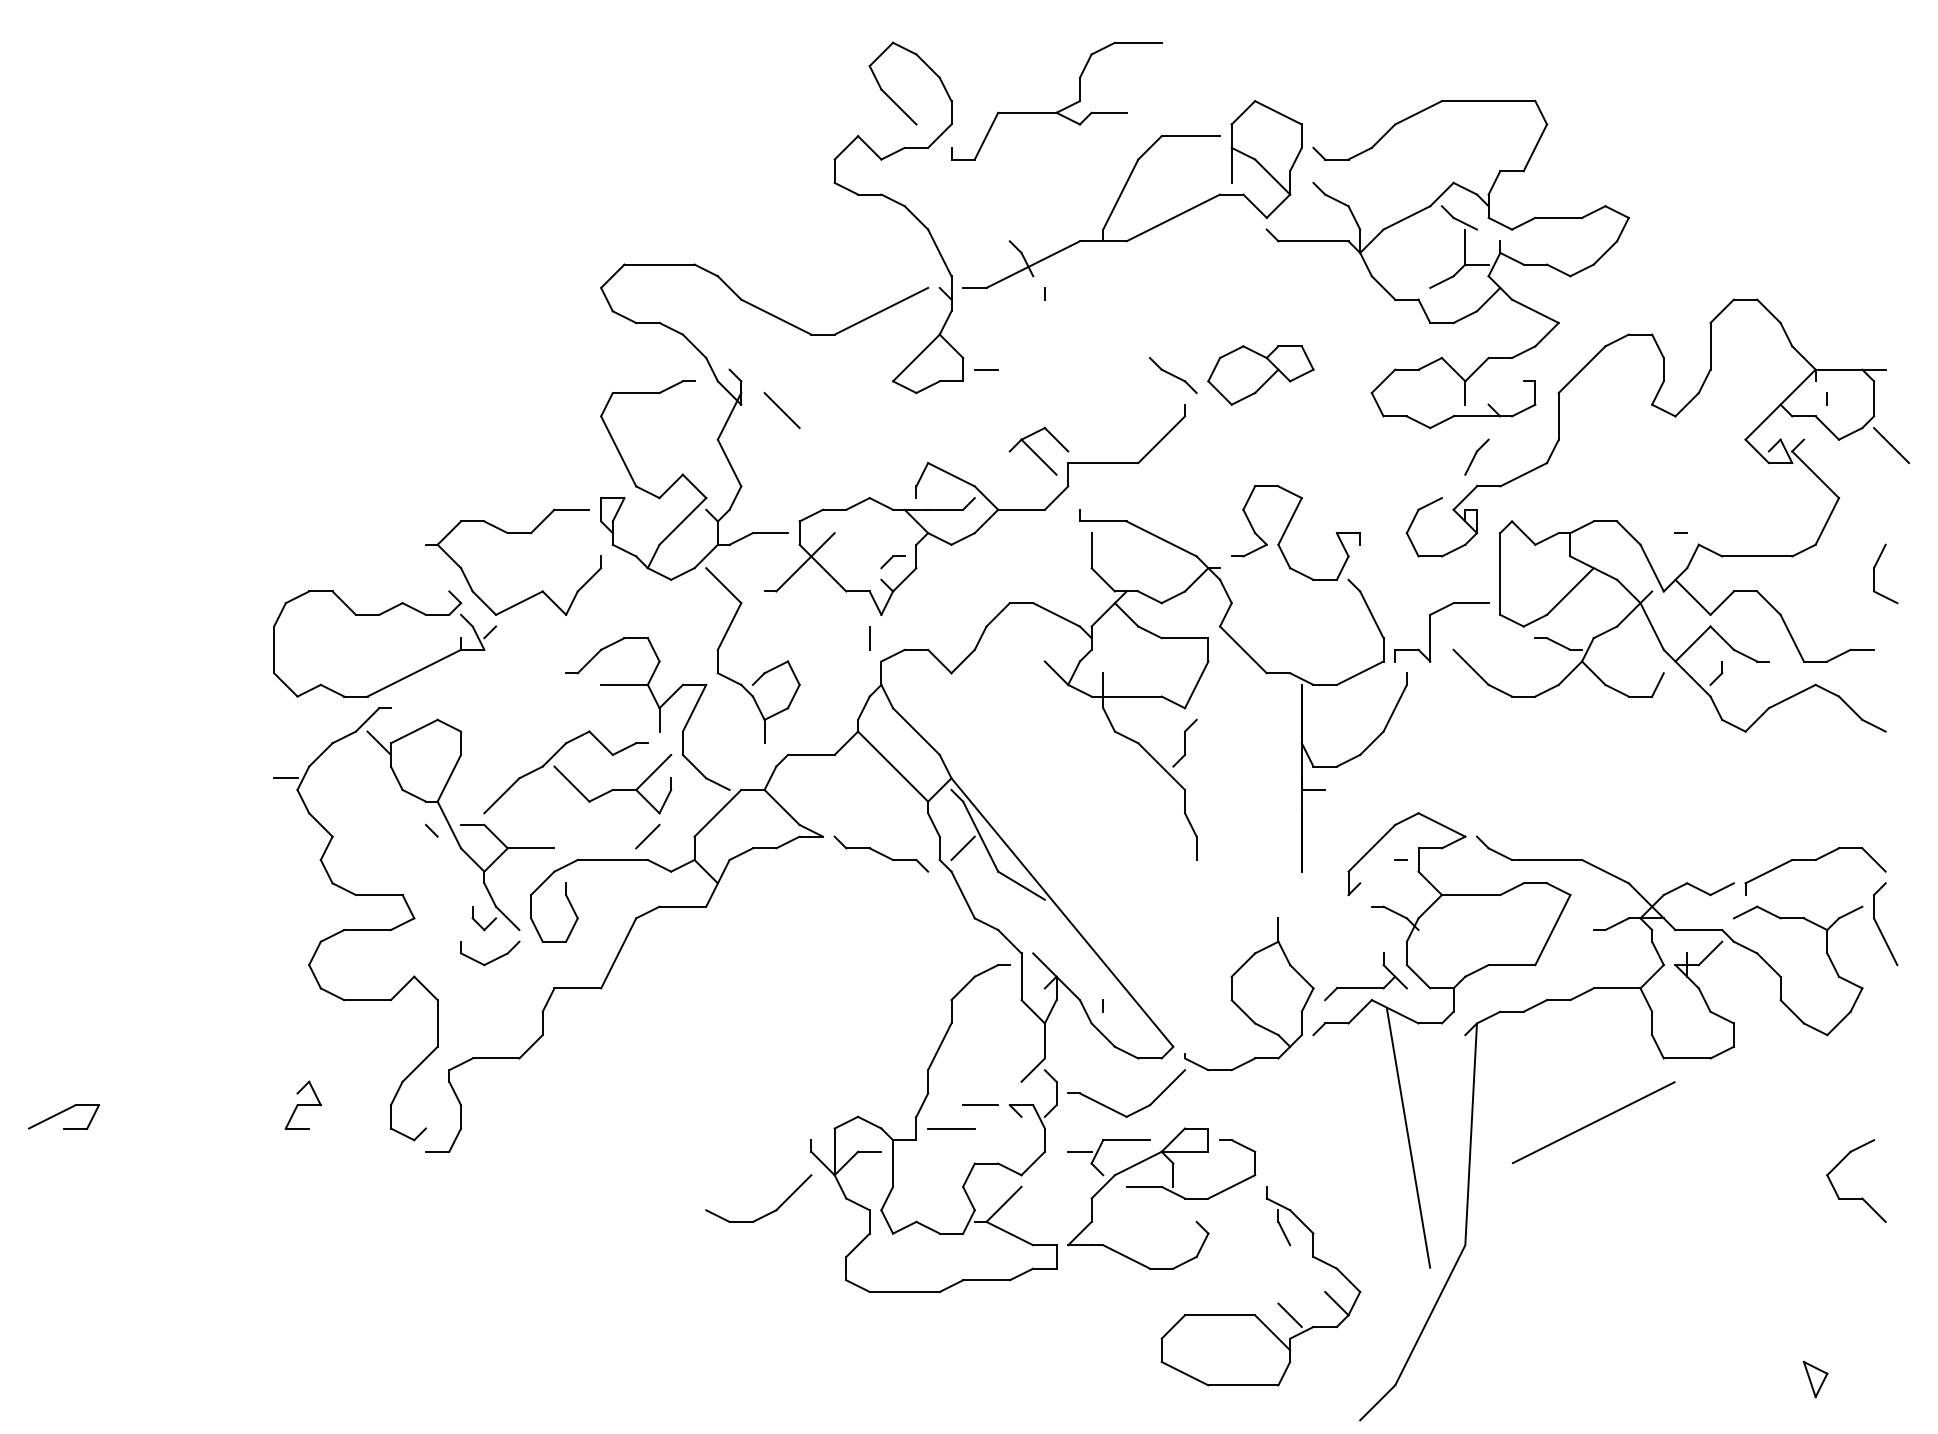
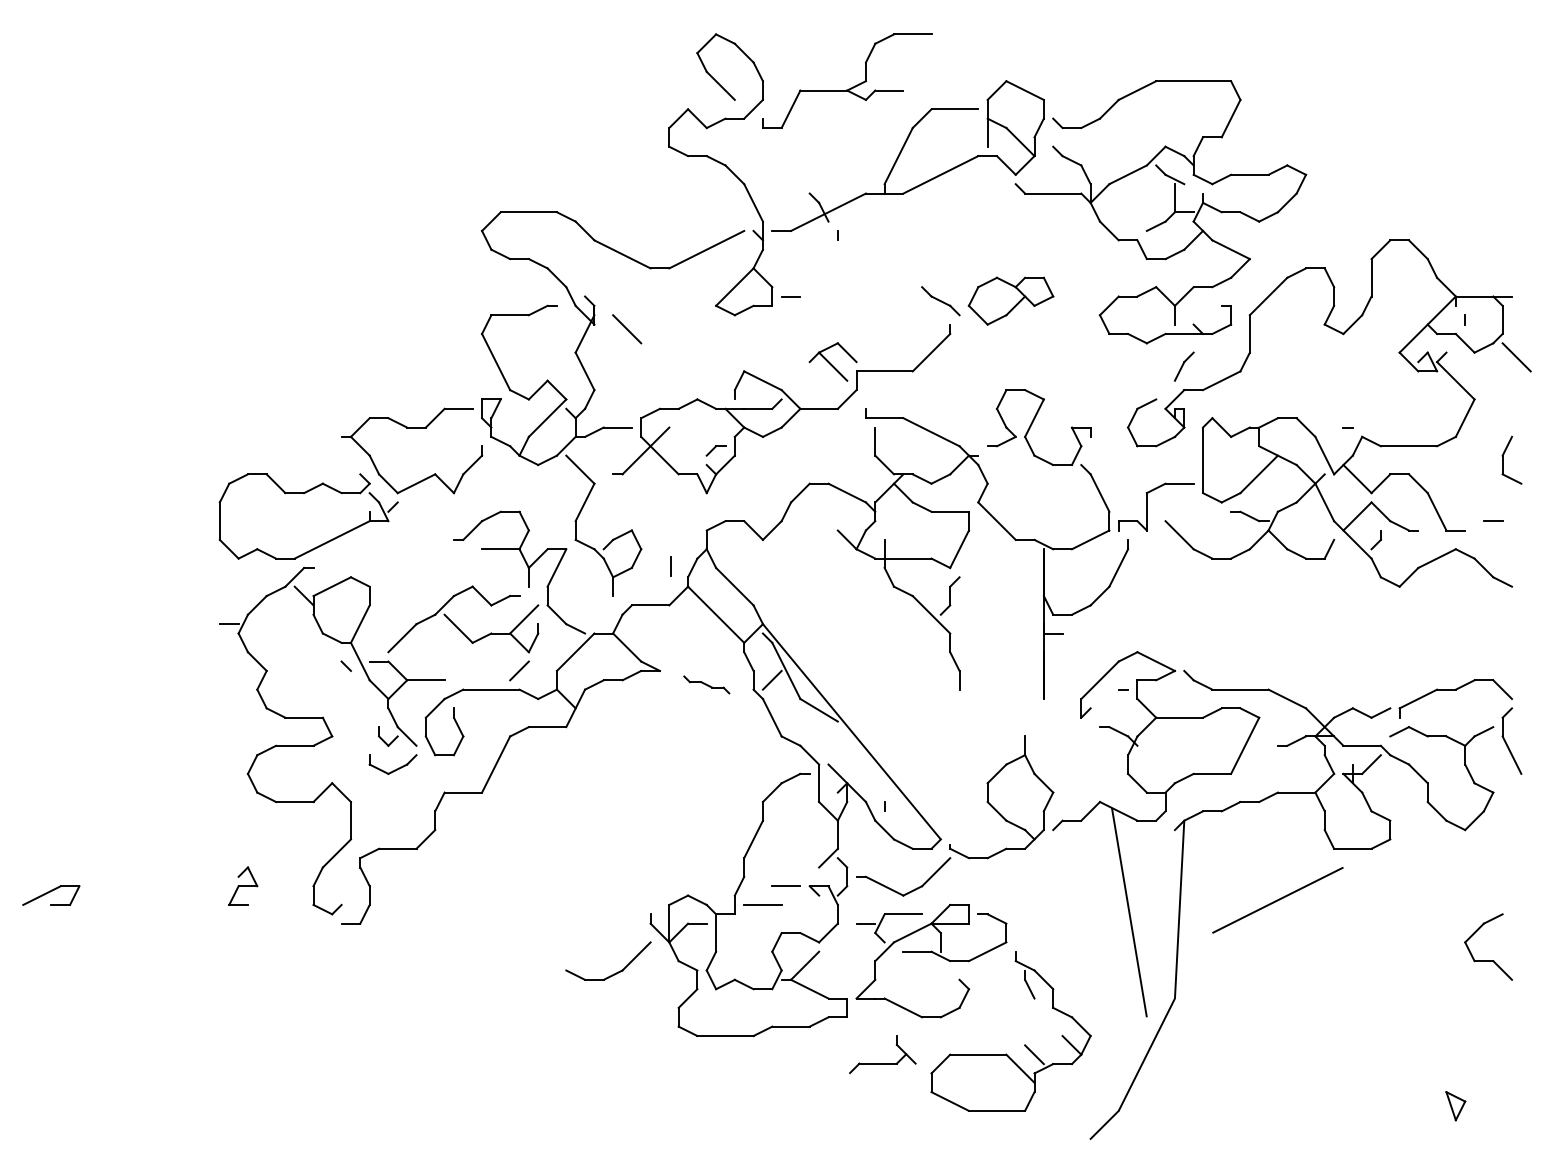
line: (869, 638) -> (670, 566), moved
line: (1838, 655) -> (1474, 525), removed
part: (881, 853) -> (706, 684), size x0.6
part: (1365, 987) -> (882, 1062), moved

